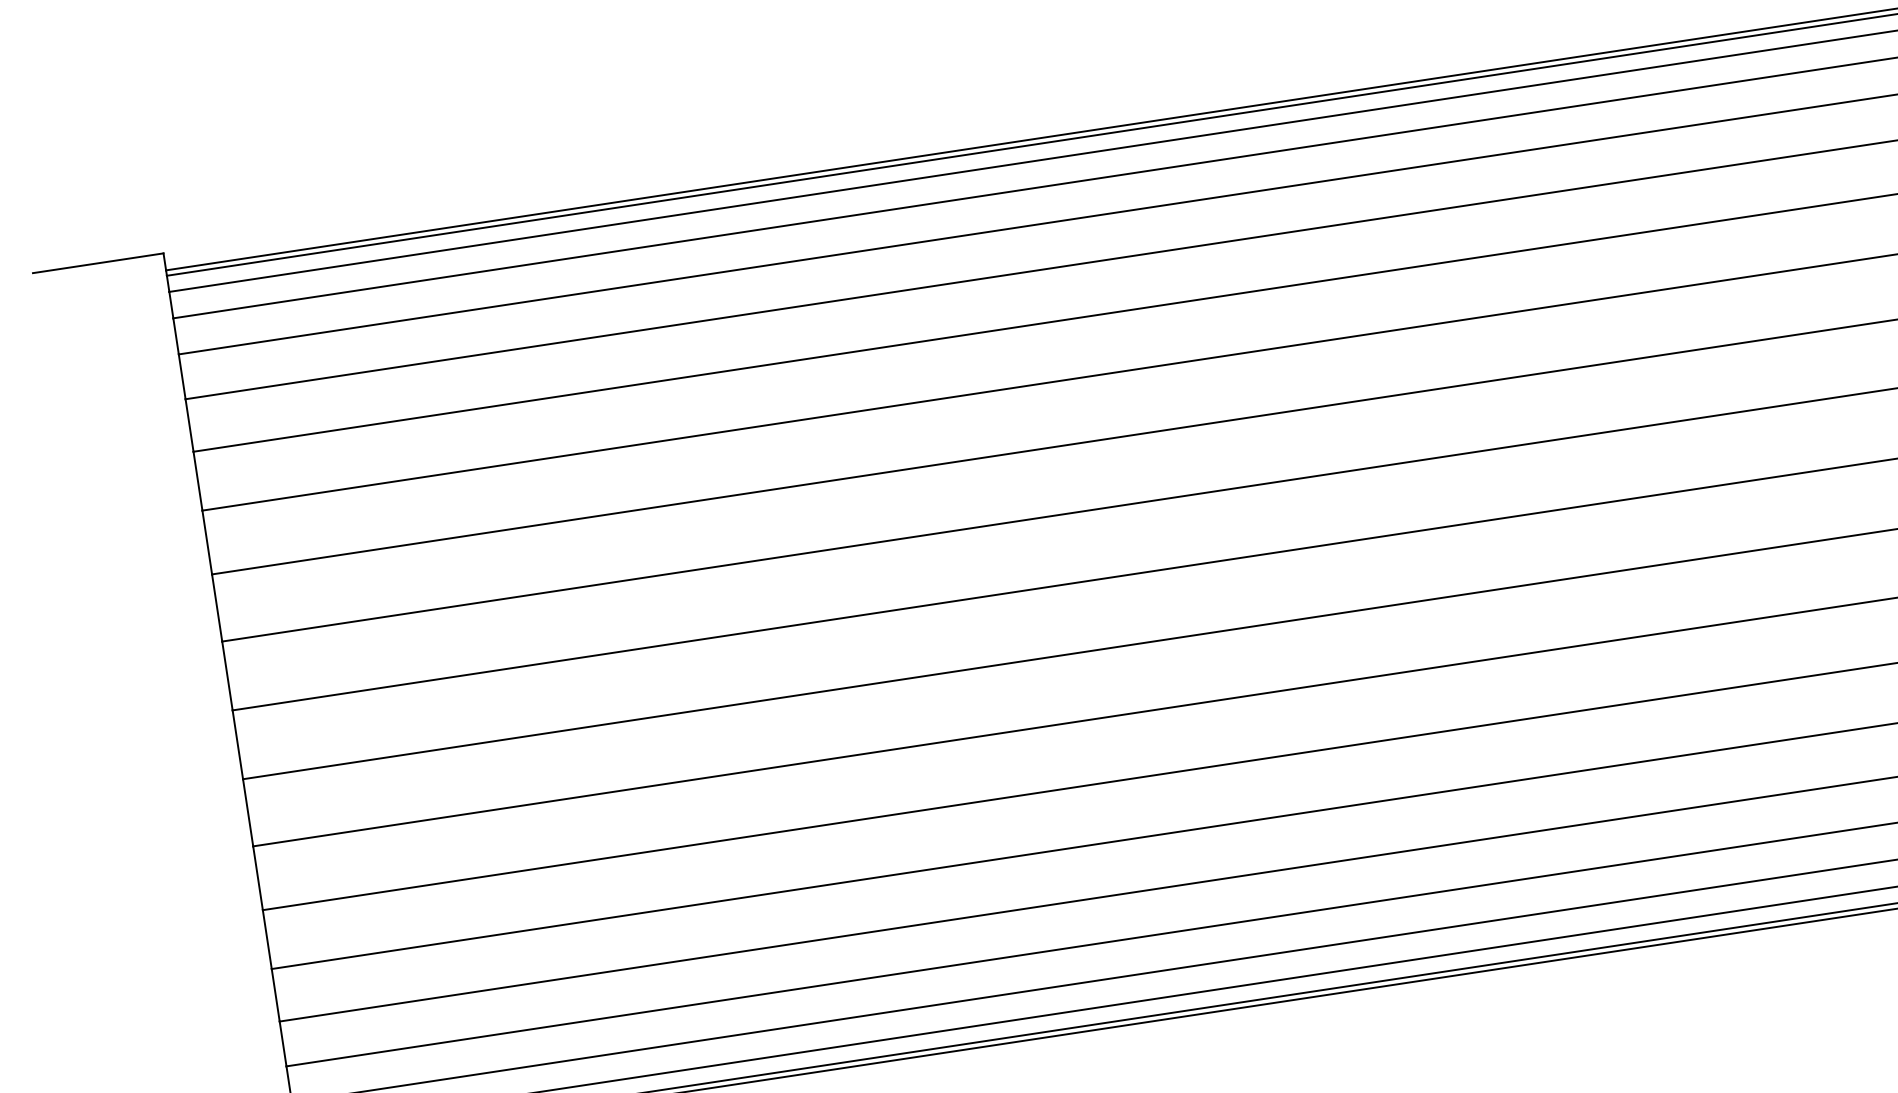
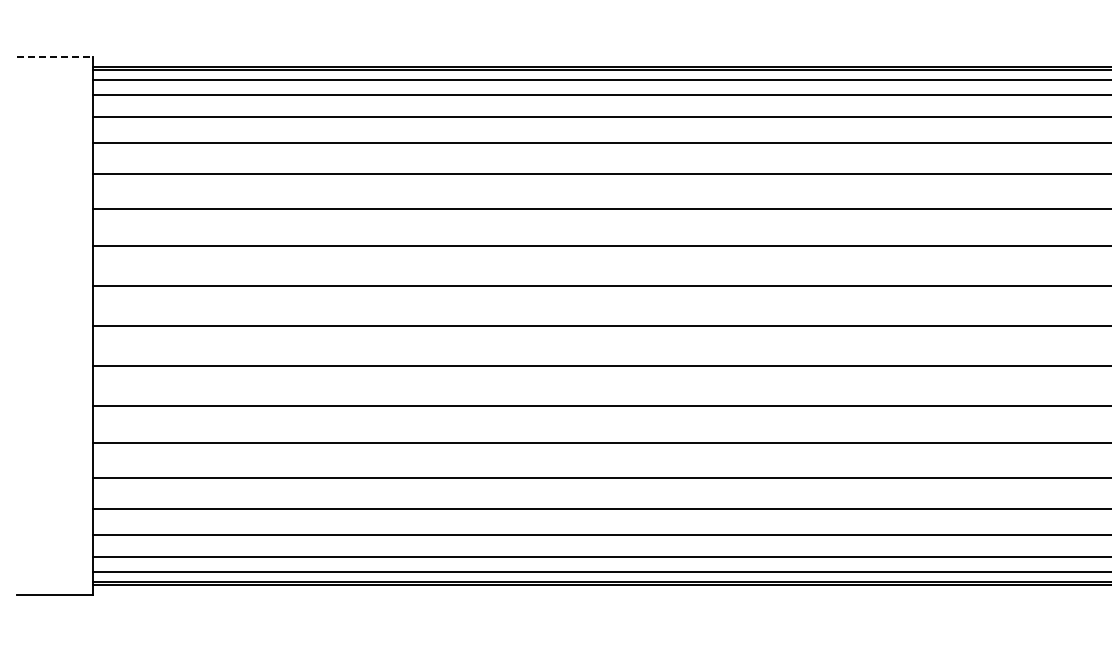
line: (99, 263) -> (55, 57), solid -> dashed

